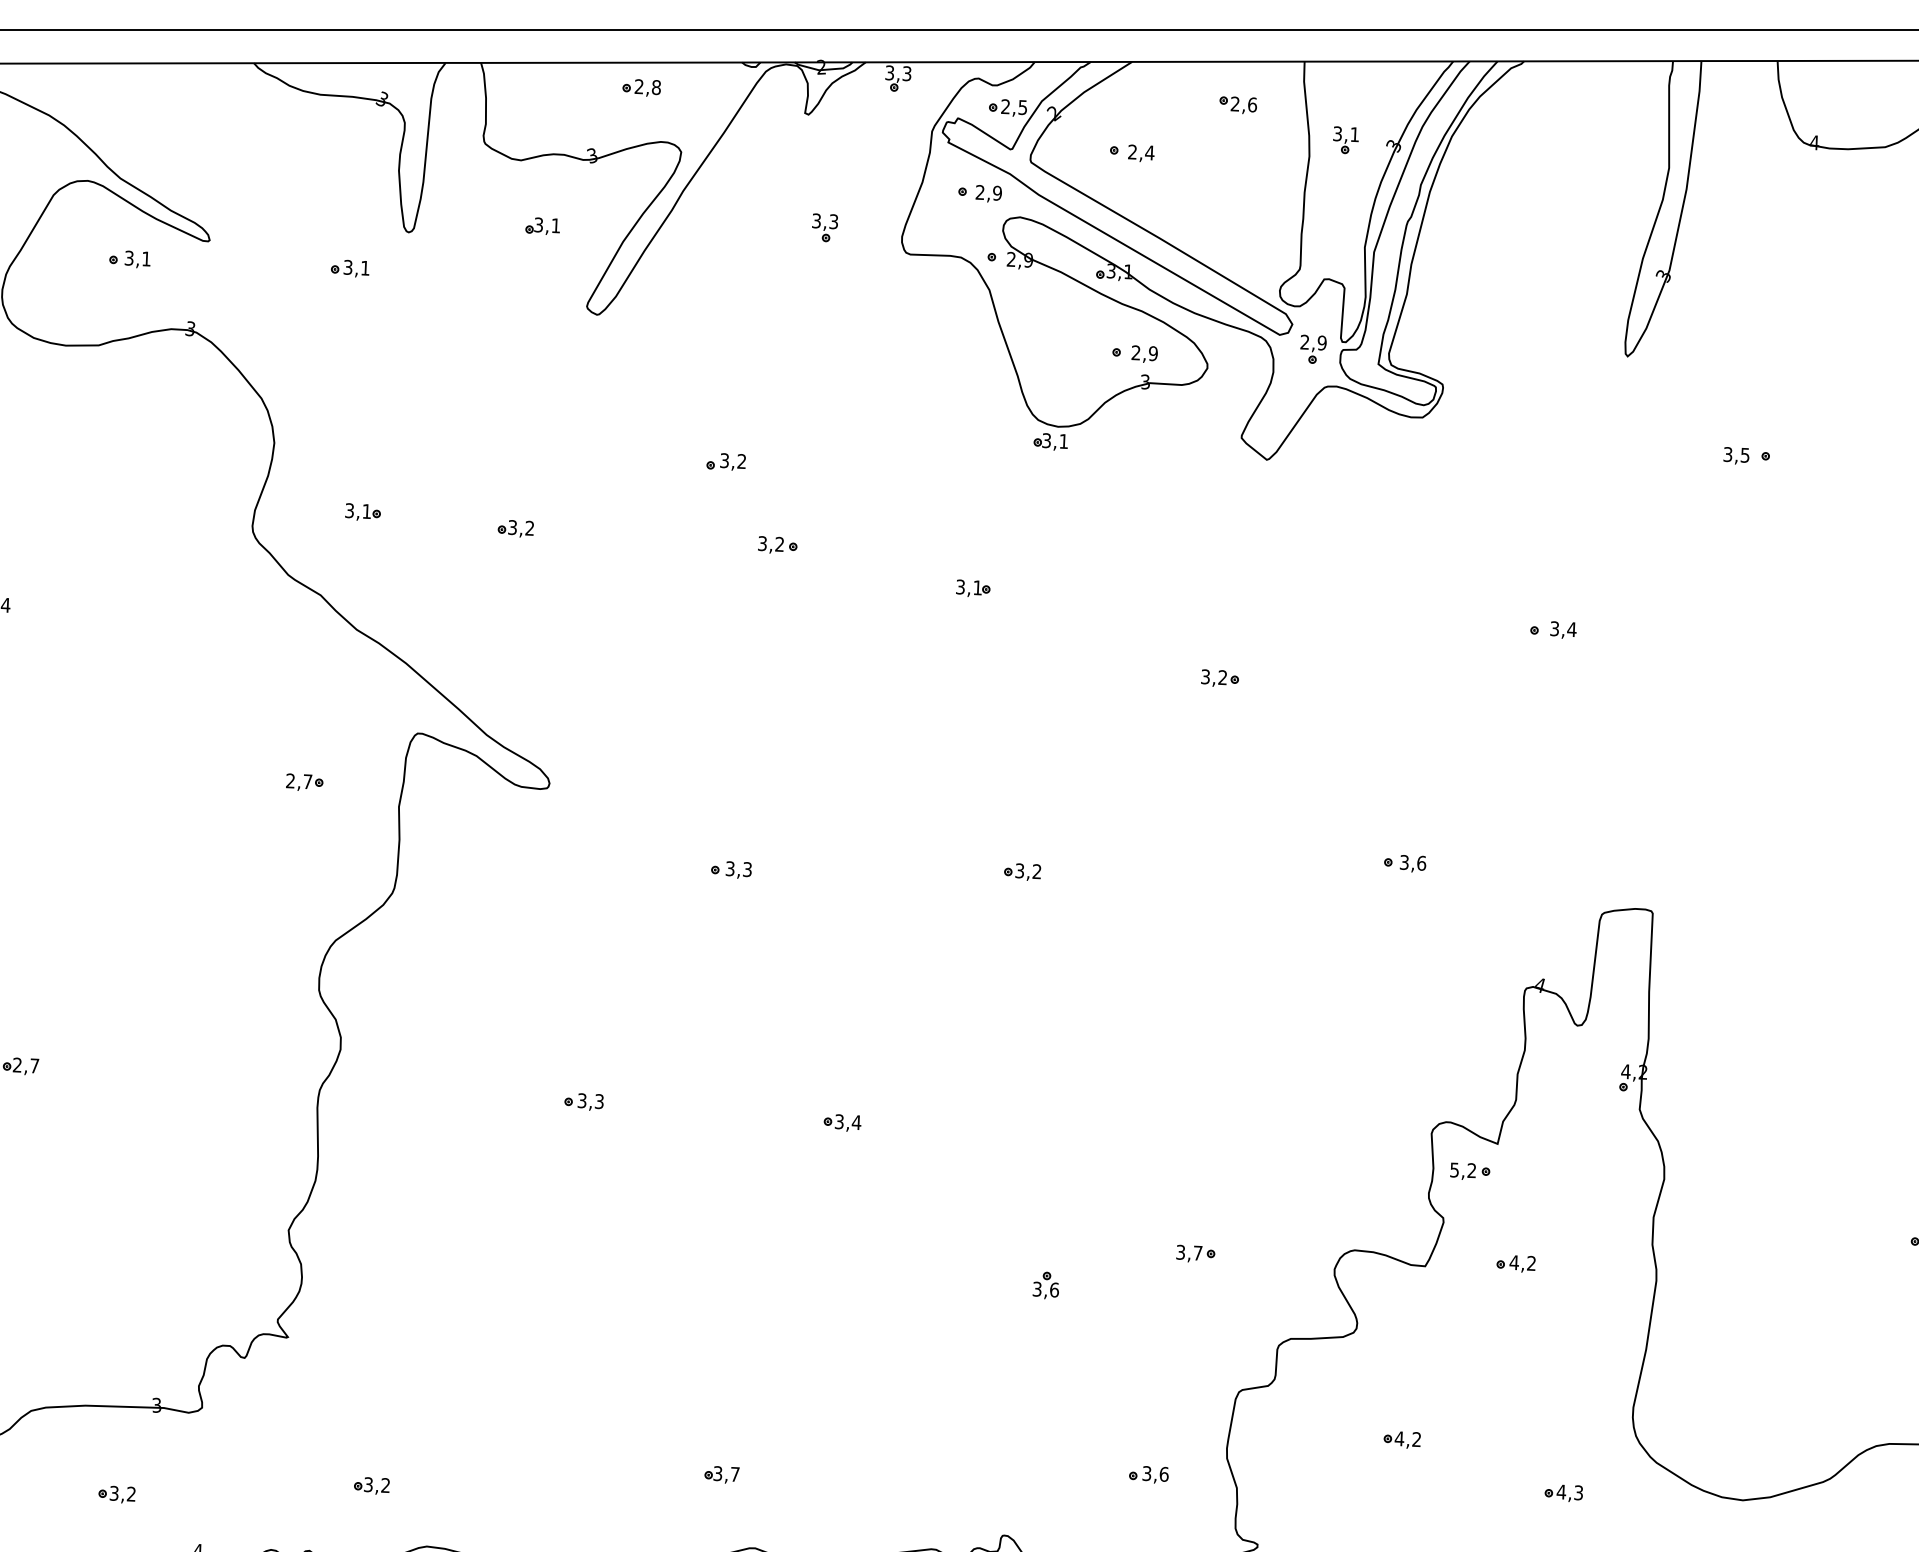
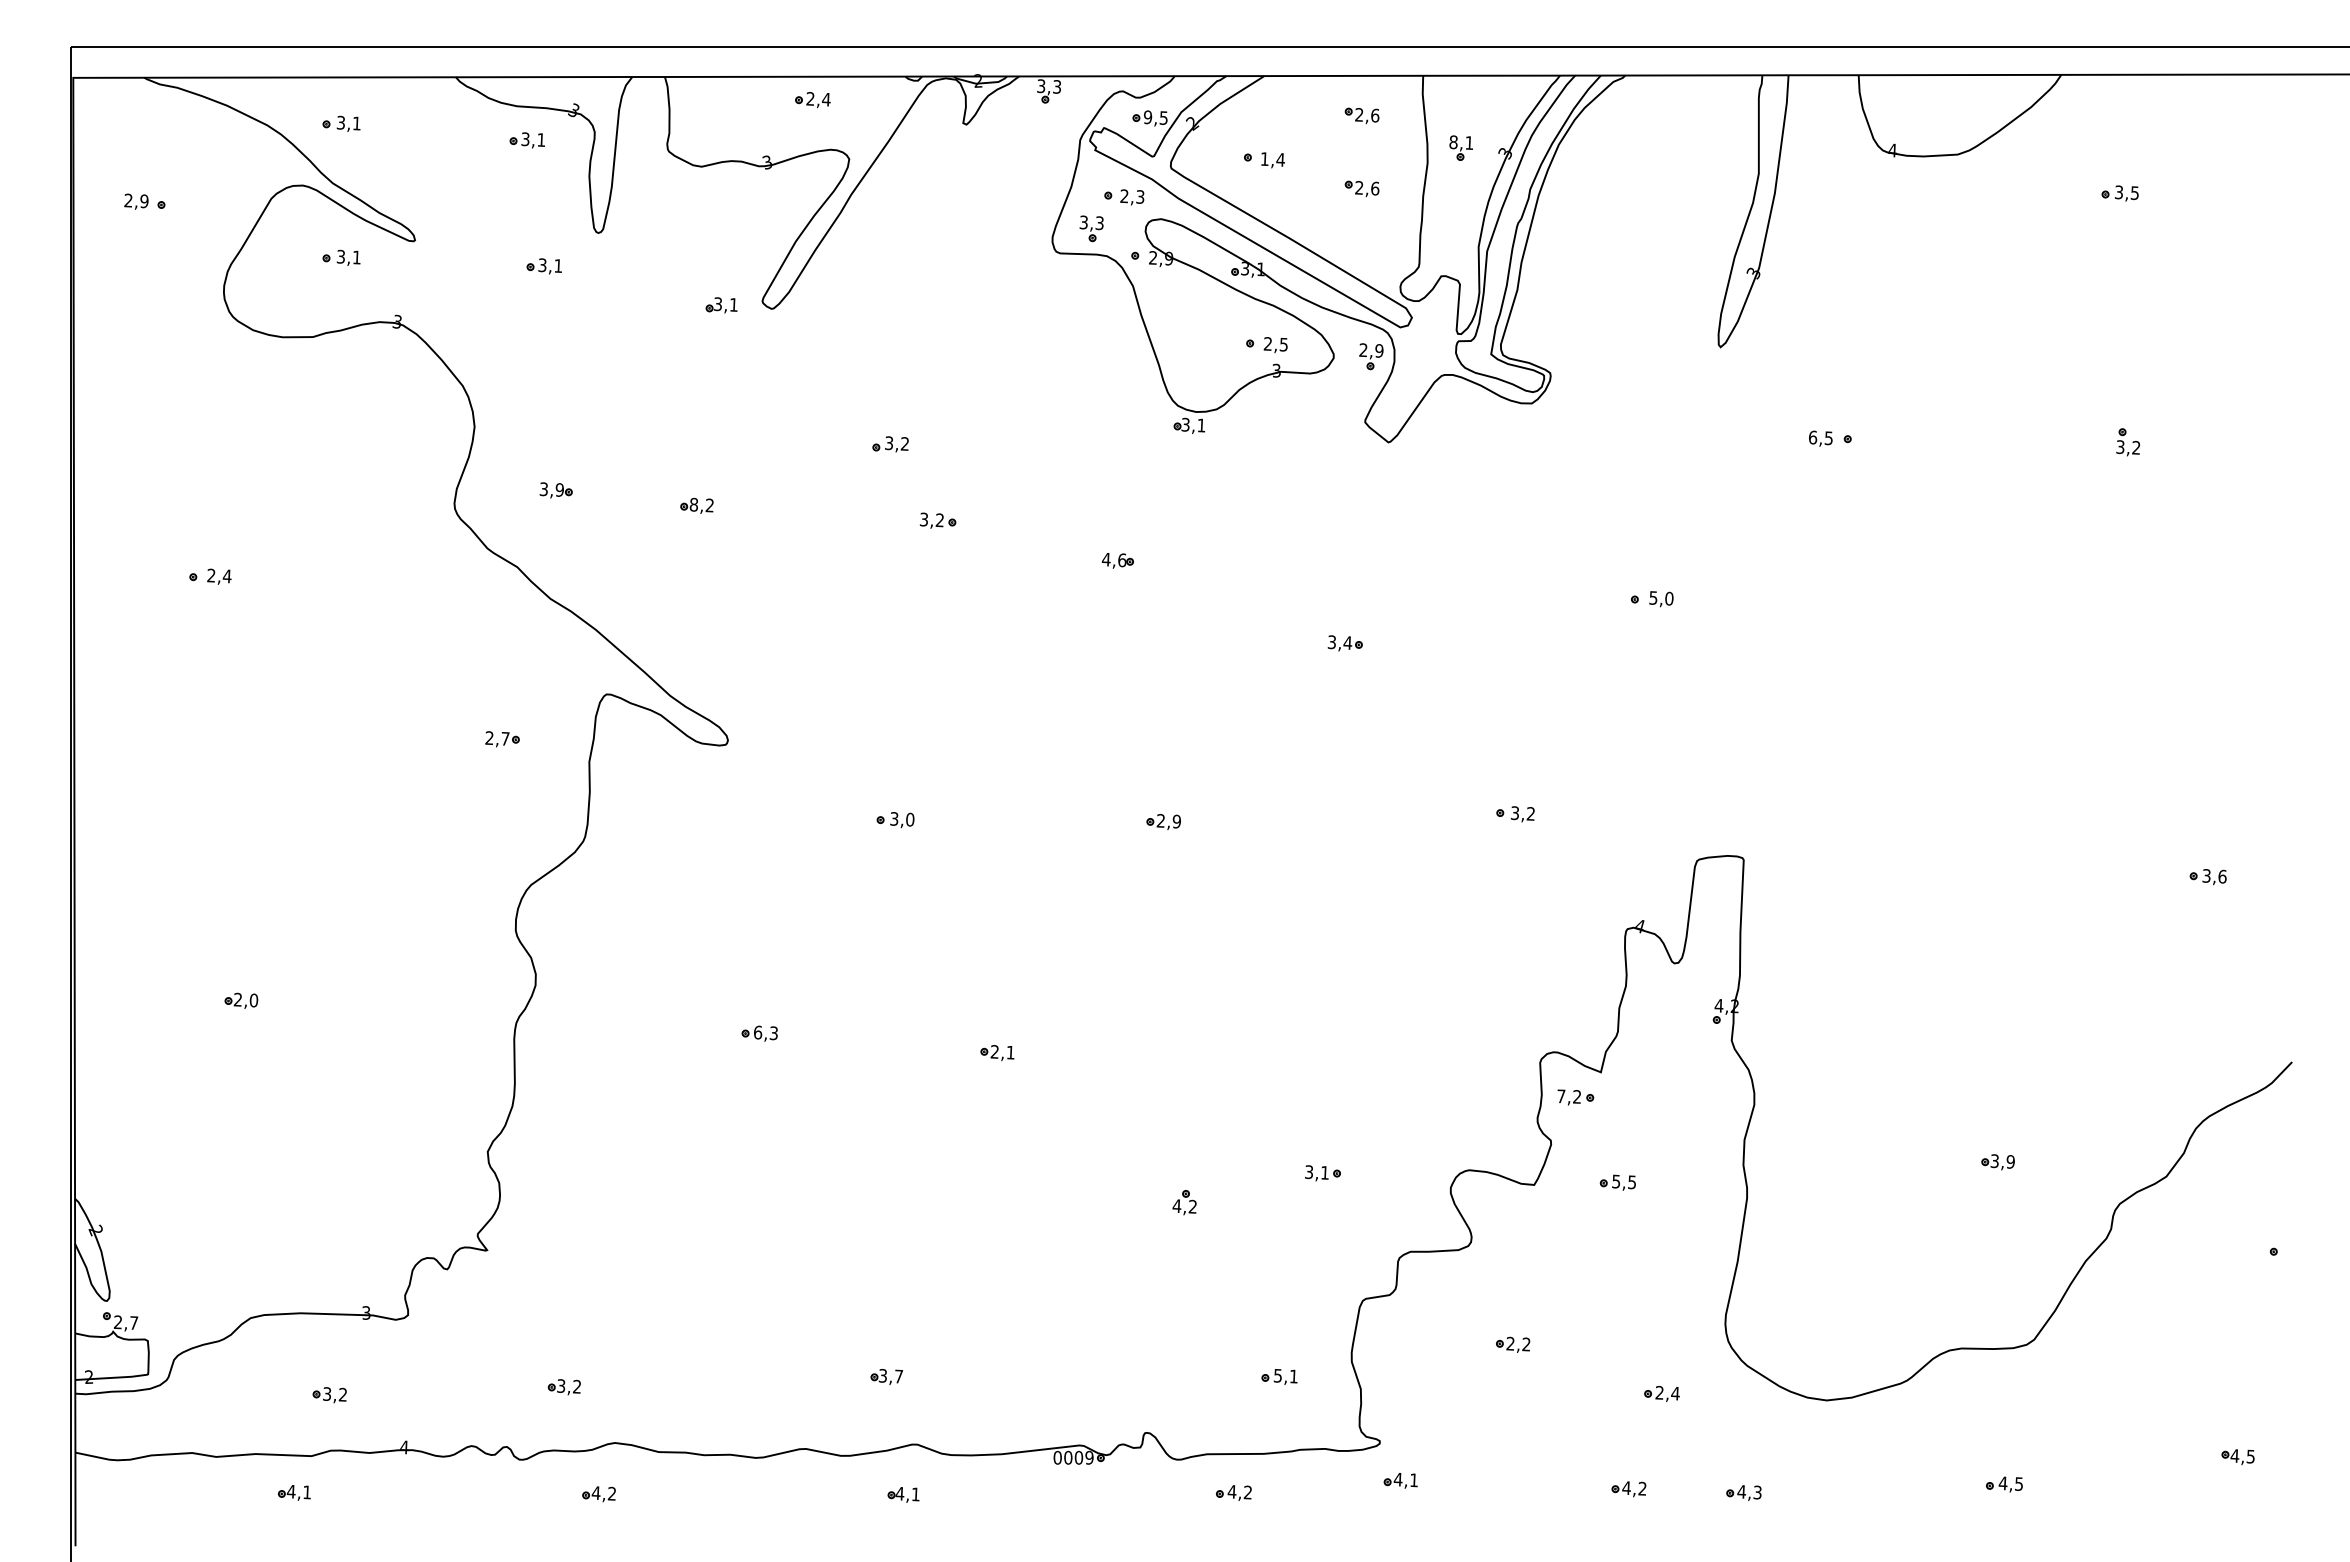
text: (655, 87) -> (825, 99), 2,8 -> 2,4
text: (1005, 106) -> (1147, 117), 2,5 -> 9,5
part: (129, 113) -> (341, 123), added
part: (330, 131) -> (526, 140), added
text: (1337, 134) -> (1453, 142), 3,1 -> 8,1
text: (1132, 151) -> (1264, 158), 2,4 -> 1,4
part: (1237, 184) -> (1361, 188), added
text: (997, 192) -> (1140, 196), 2,9 -> 2,3
part: (542, 226) -> (721, 305), moved
part: (824, 227) -> (1091, 228), moved
part: (1313, 349) -> (1371, 356), moved
text: (1152, 353) -> (1283, 344), 2,9 -> 2,5
text: (1727, 454) -> (1812, 437), 3,5 -> 6,5
text: (366, 510) -> (559, 489), 3,1 -> 3,9
text: (512, 527) -> (693, 504), 3,2 -> 8,2
text: (968, 586) -> (1113, 559), 3,1 -> 4,6
text: (1563, 629) -> (1661, 598), 3,4 -> 5,0
text: (1222, 677) -> (1347, 642), 3,2 -> 3,4
text: (1421, 862) -> (1530, 813), 3,6 -> 3,2
text: (747, 869) -> (910, 819), 3,3 -> 3,0
text: (1027, 871) -> (1168, 821), 3,2 -> 2,9
text: (34, 1065) -> (253, 1000), 2,7 -> 2,0
text: (581, 1100) -> (757, 1032), 3,3 -> 6,3
text: (847, 1122) -> (1002, 1052), 3,4 -> 2,1
text: (1454, 1170) -> (1561, 1096), 5,2 -> 7,2
text: (1198, 1252) -> (1325, 1172), 3,7 -> 3,1
text: (1522, 1262) -> (1623, 1181), 4,2 -> 5,5
text: (1045, 1289) -> (1184, 1206), 3,6 -> 4,2
text: (1399, 1438) -> (1510, 1343), 4,2 -> 2,2
text: (1156, 1473) -> (1286, 1375), 3,6 -> 5,1
text: (1569, 1491) -> (1667, 1392), 4,3 -> 2,4

